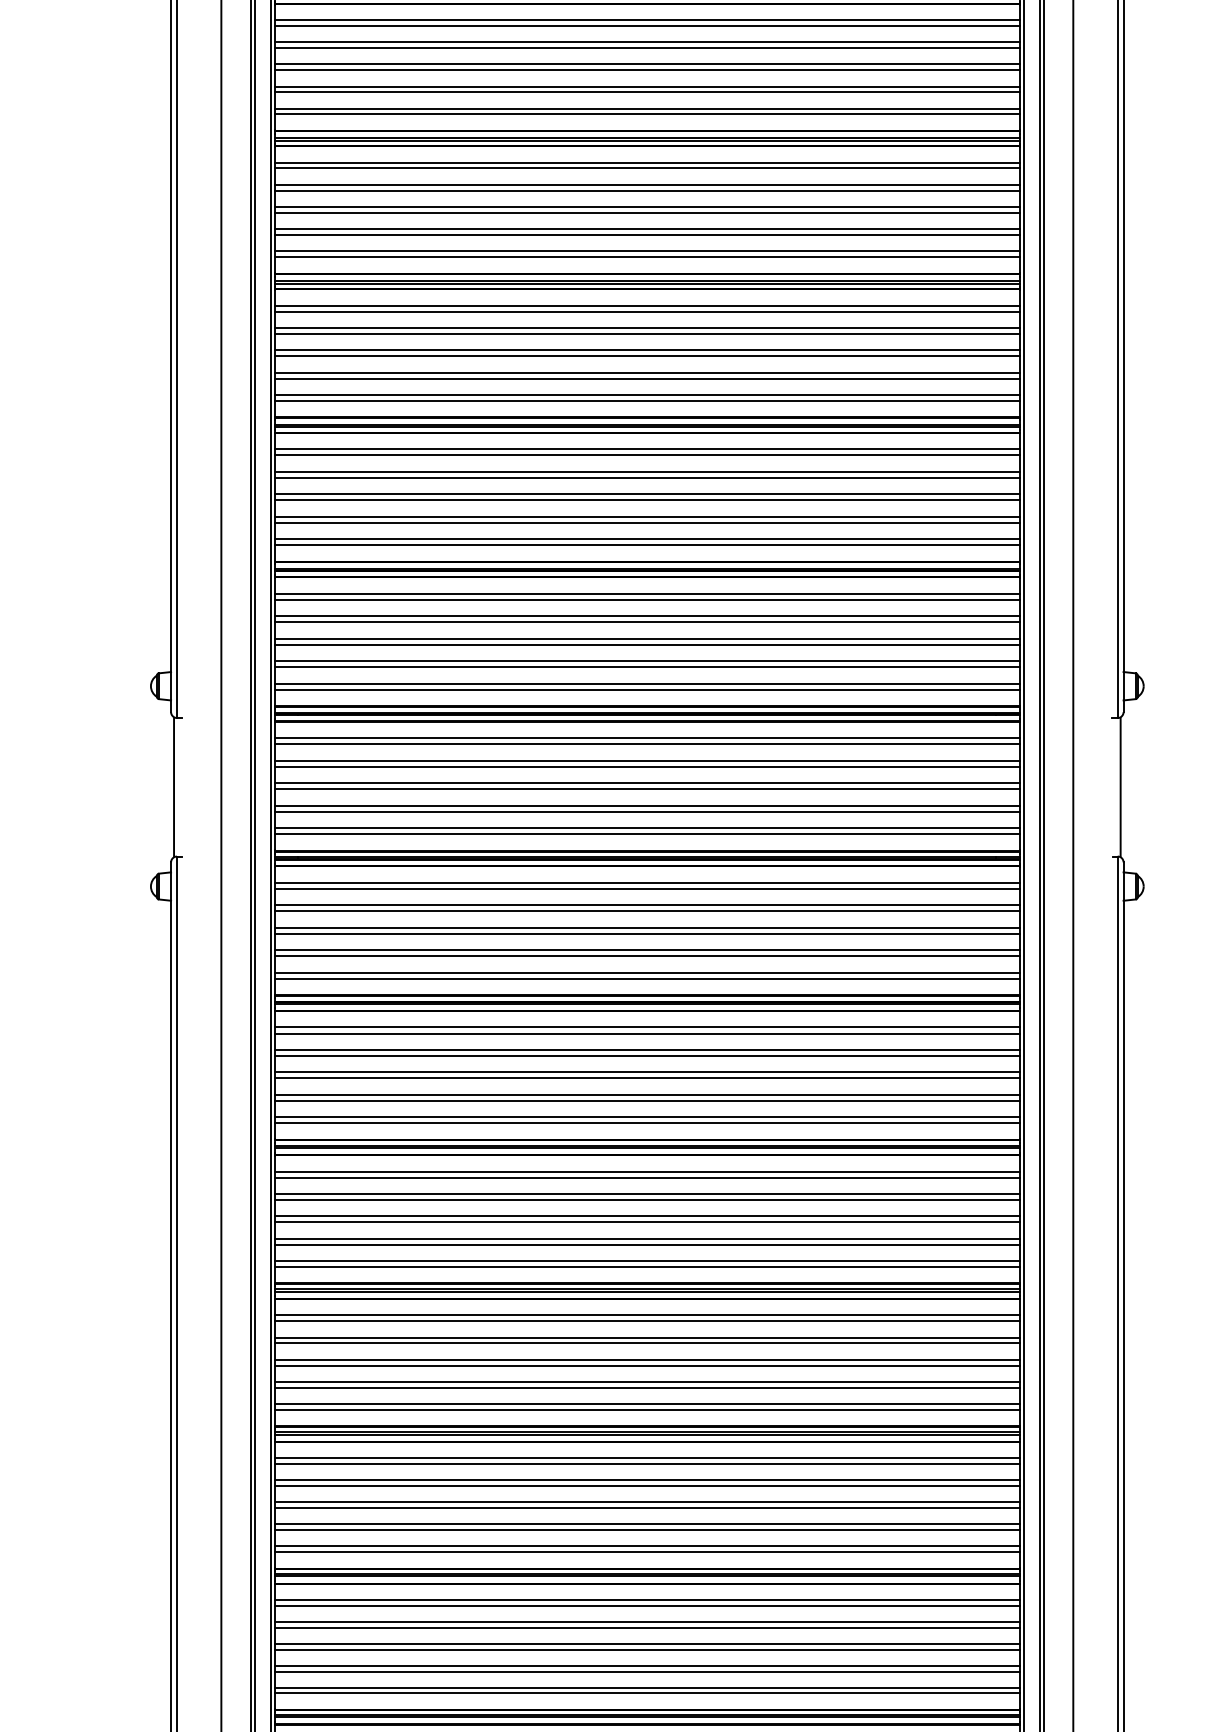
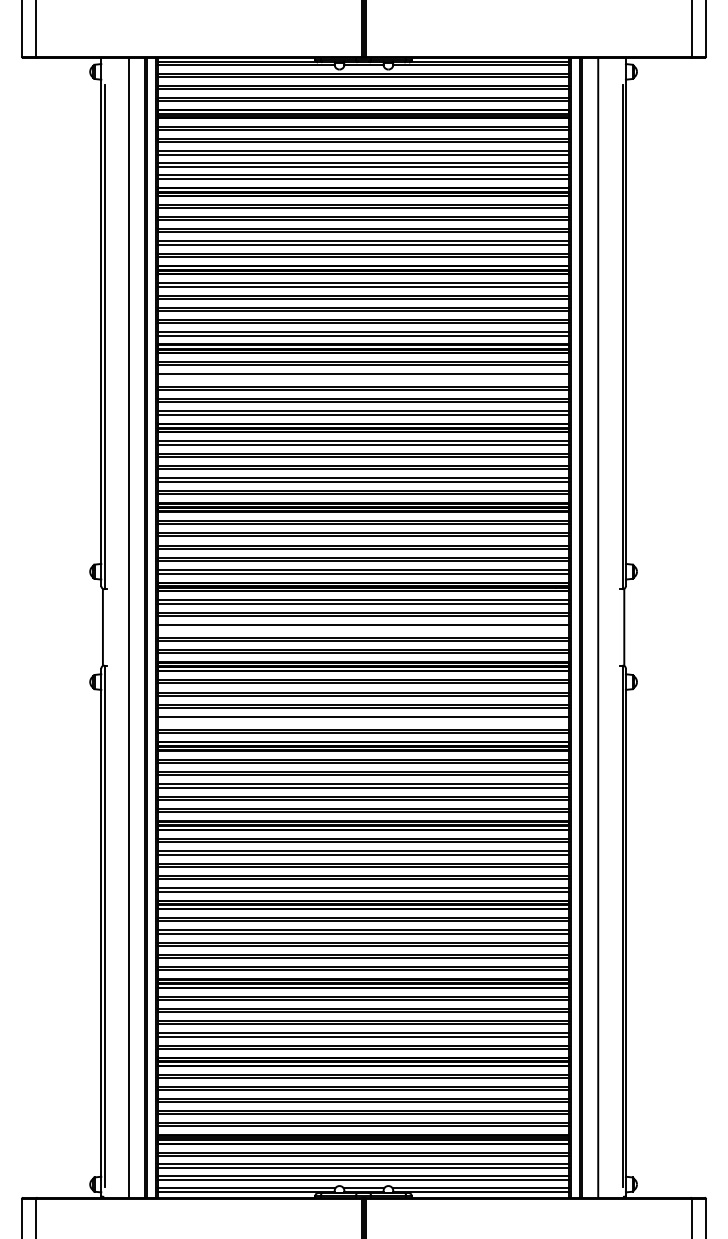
line: (647, 333) -> (363, 377), removed
line: (647, 789) -> (363, 628), removed
line: (647, 956) -> (363, 720), removed

